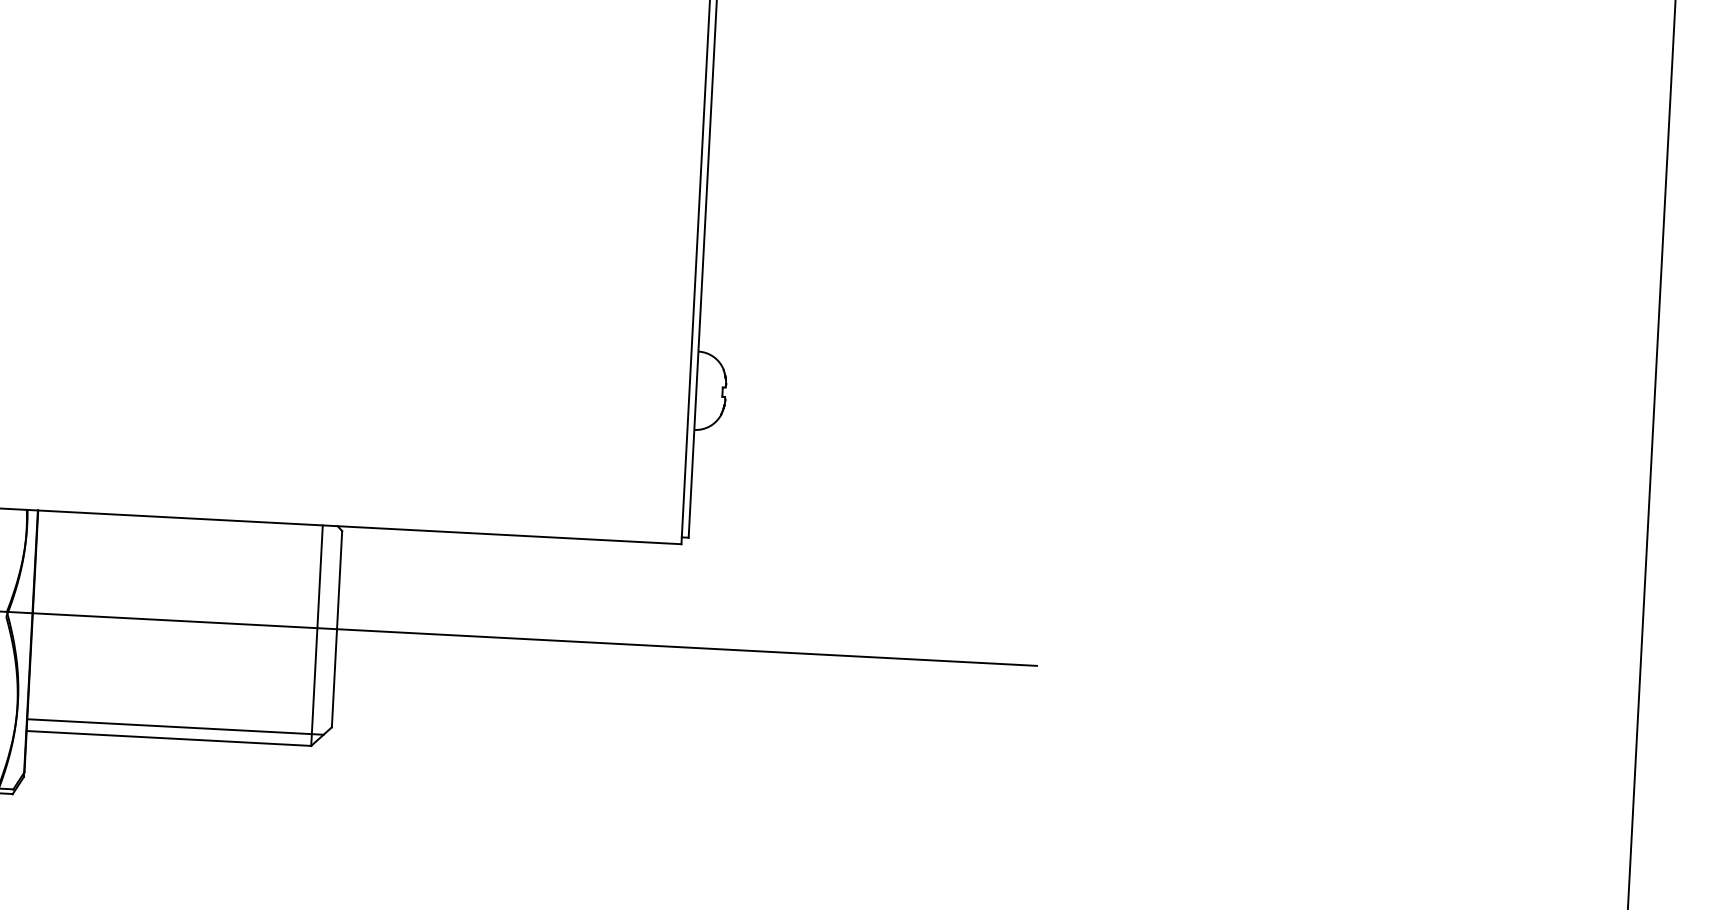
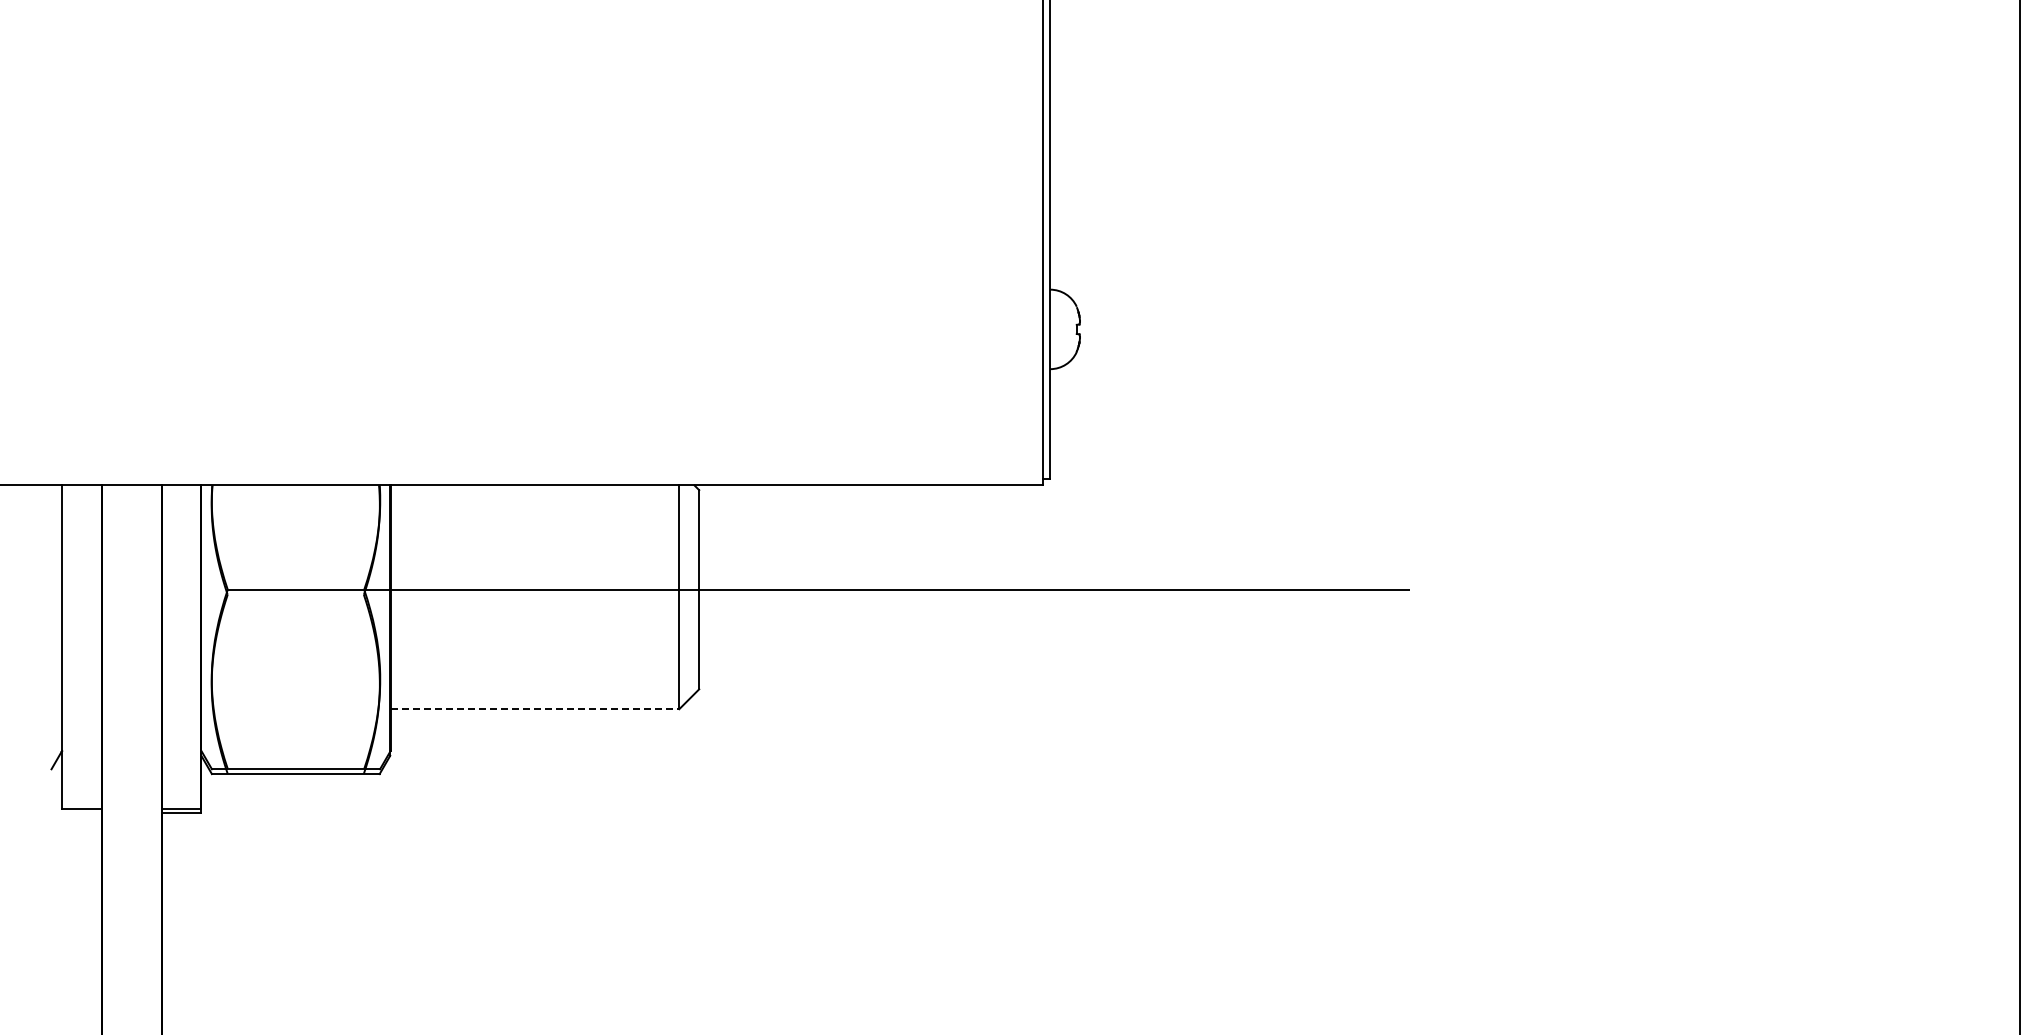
line: (175, 727) -> (540, 697), removed
line: (169, 738) -> (535, 709), solid -> dashed

